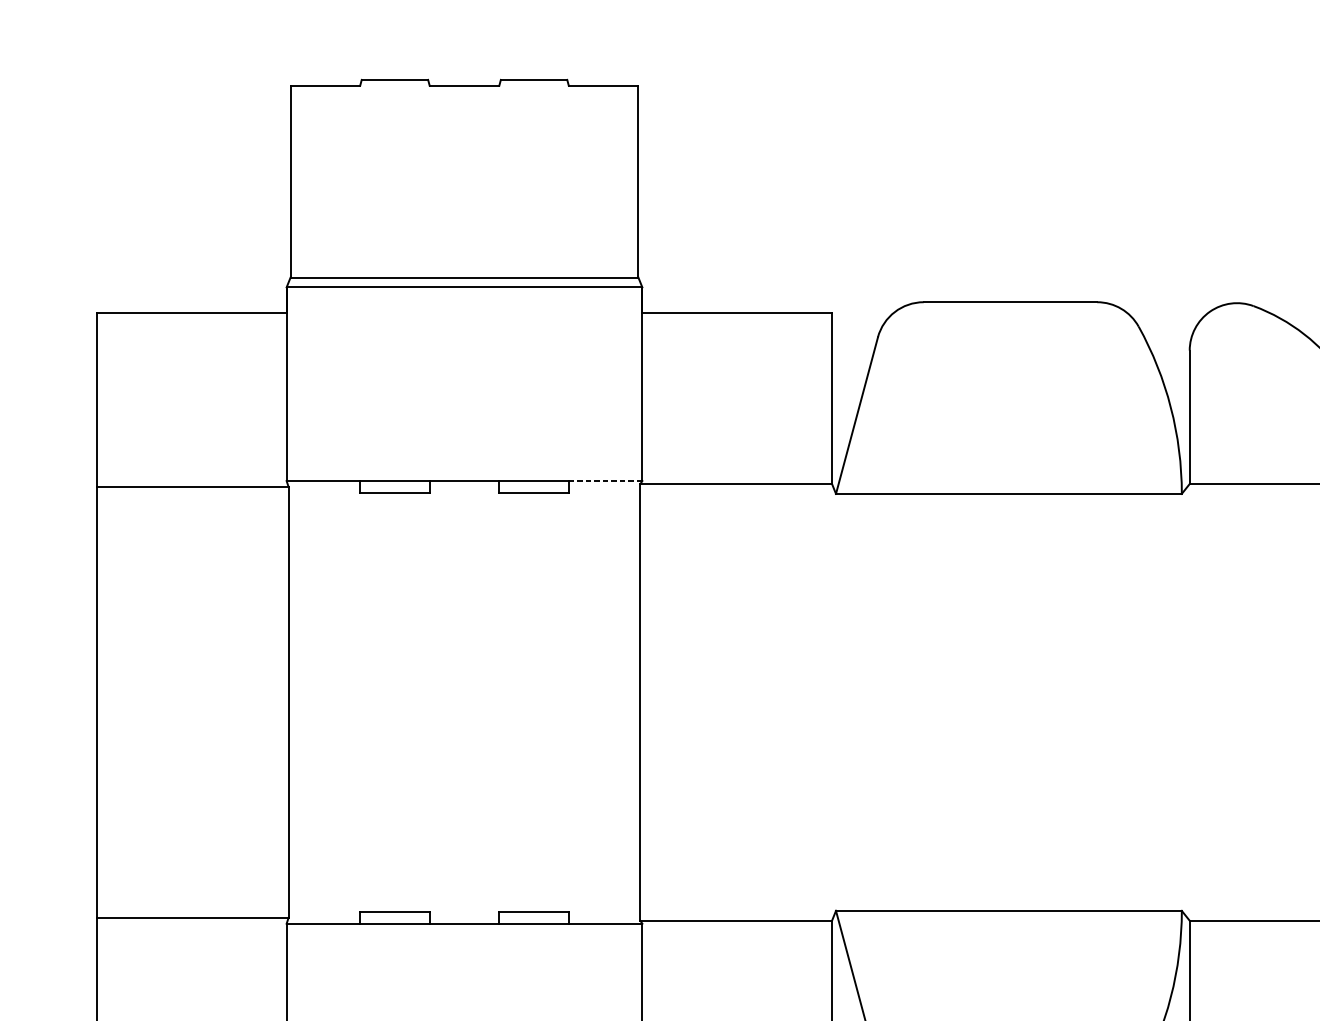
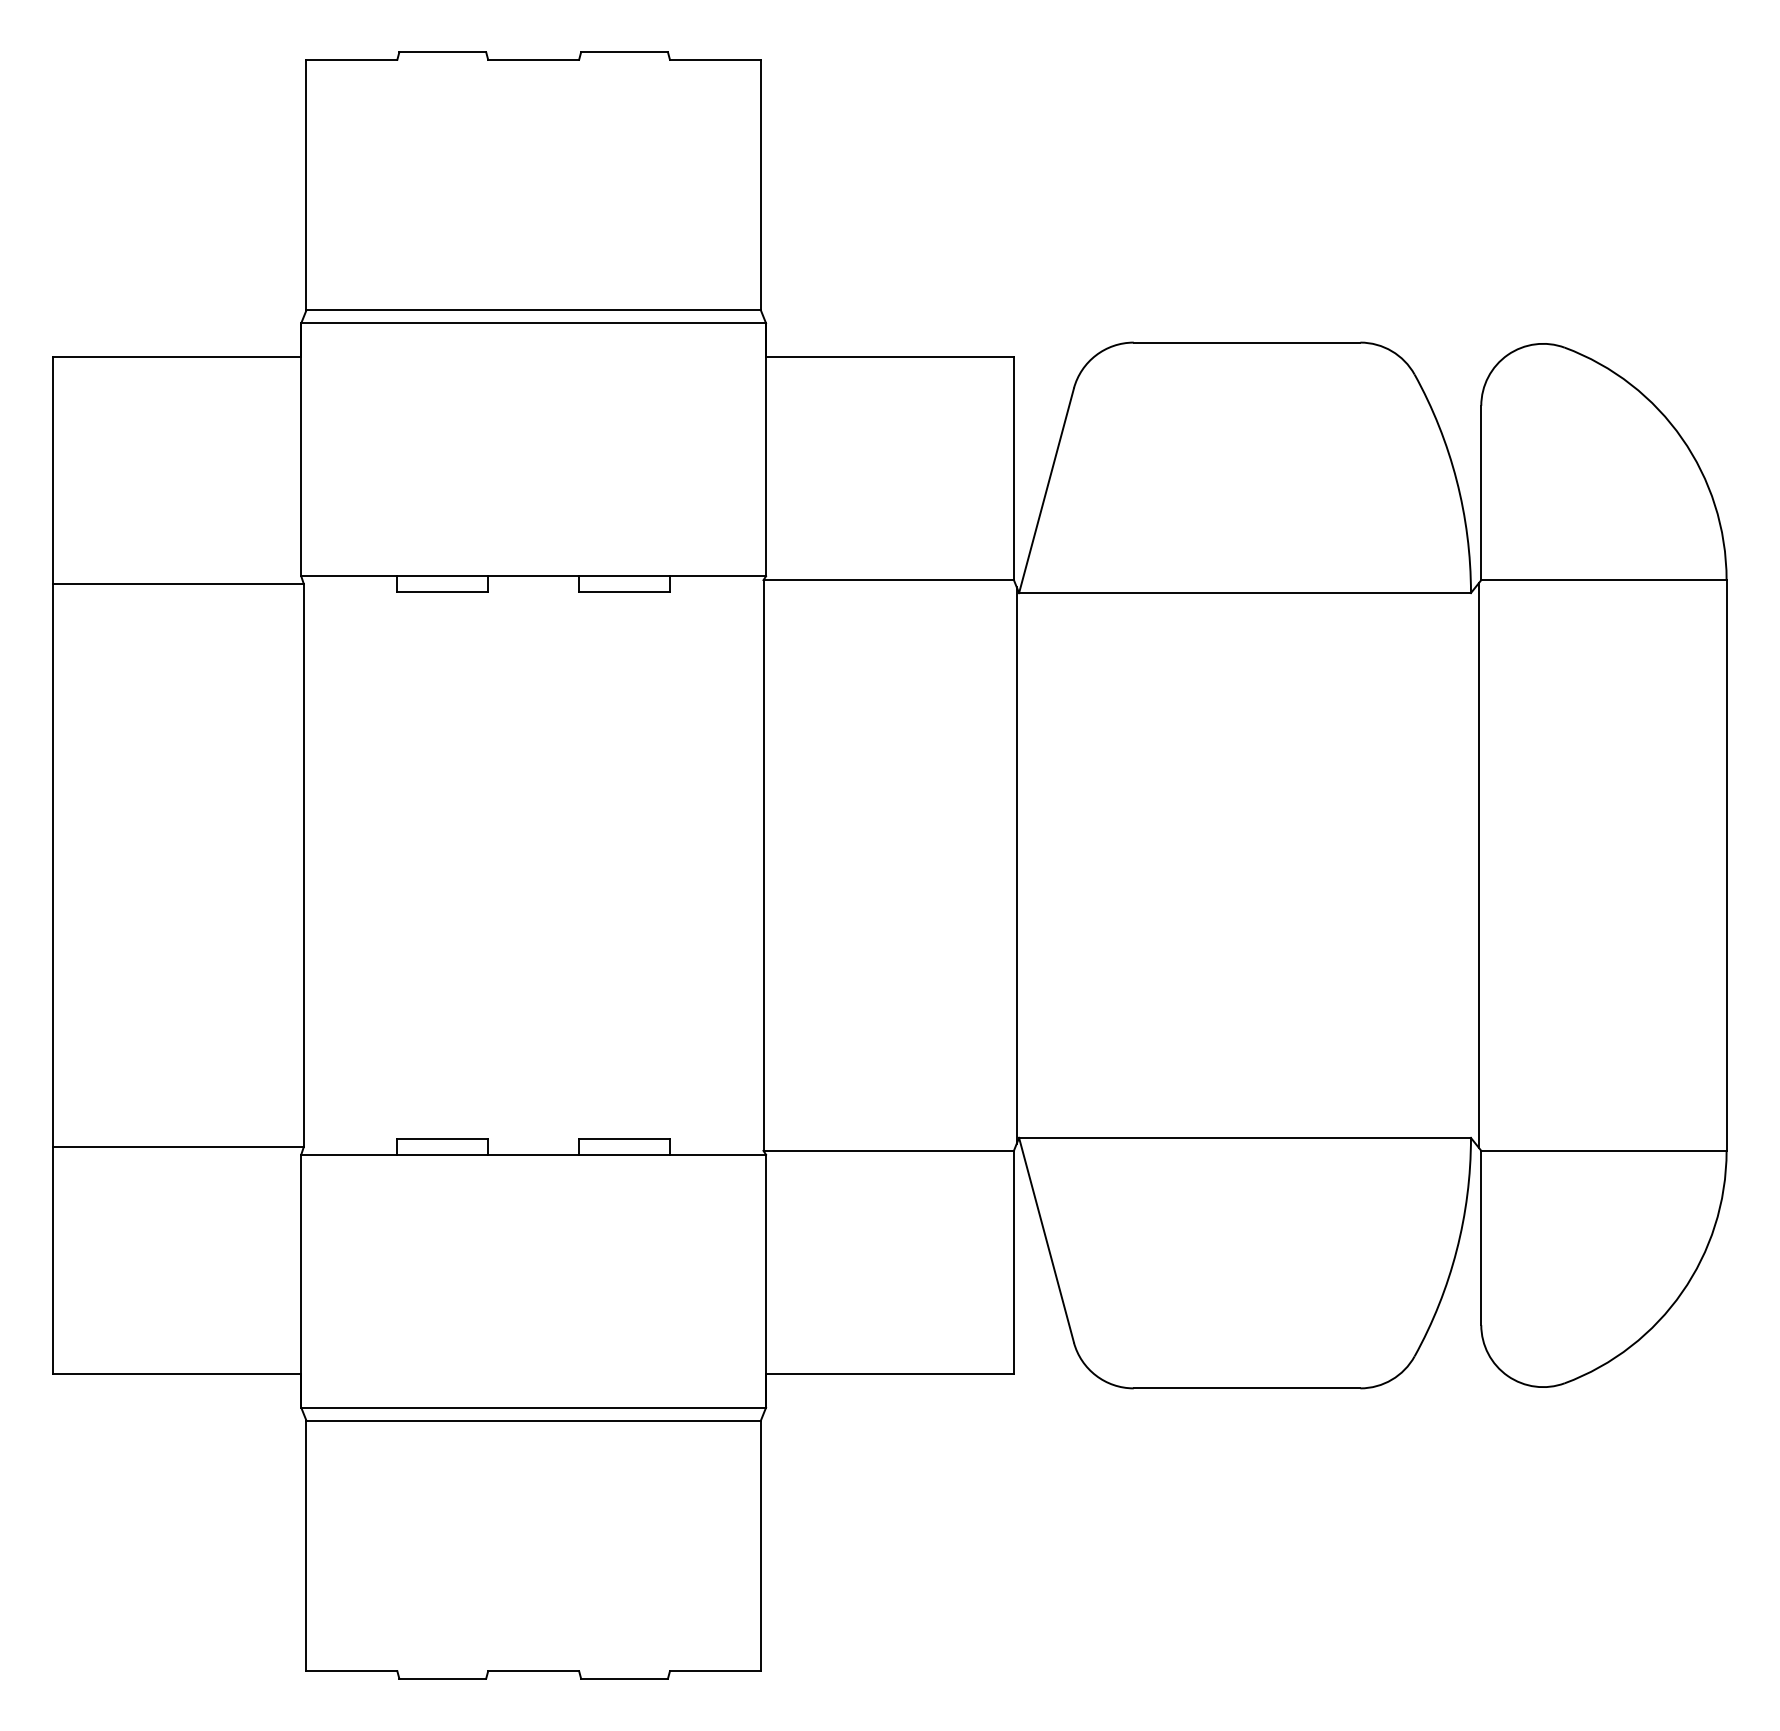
line: (605, 481) -> (717, 576), dashed -> solid
line: (834, 702) -> (1016, 865), added
line: (1187, 702) -> (1478, 865), added

